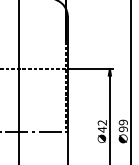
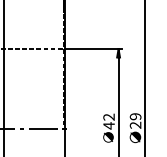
text: (123, 129) -> (135, 125), 99 -> 29

